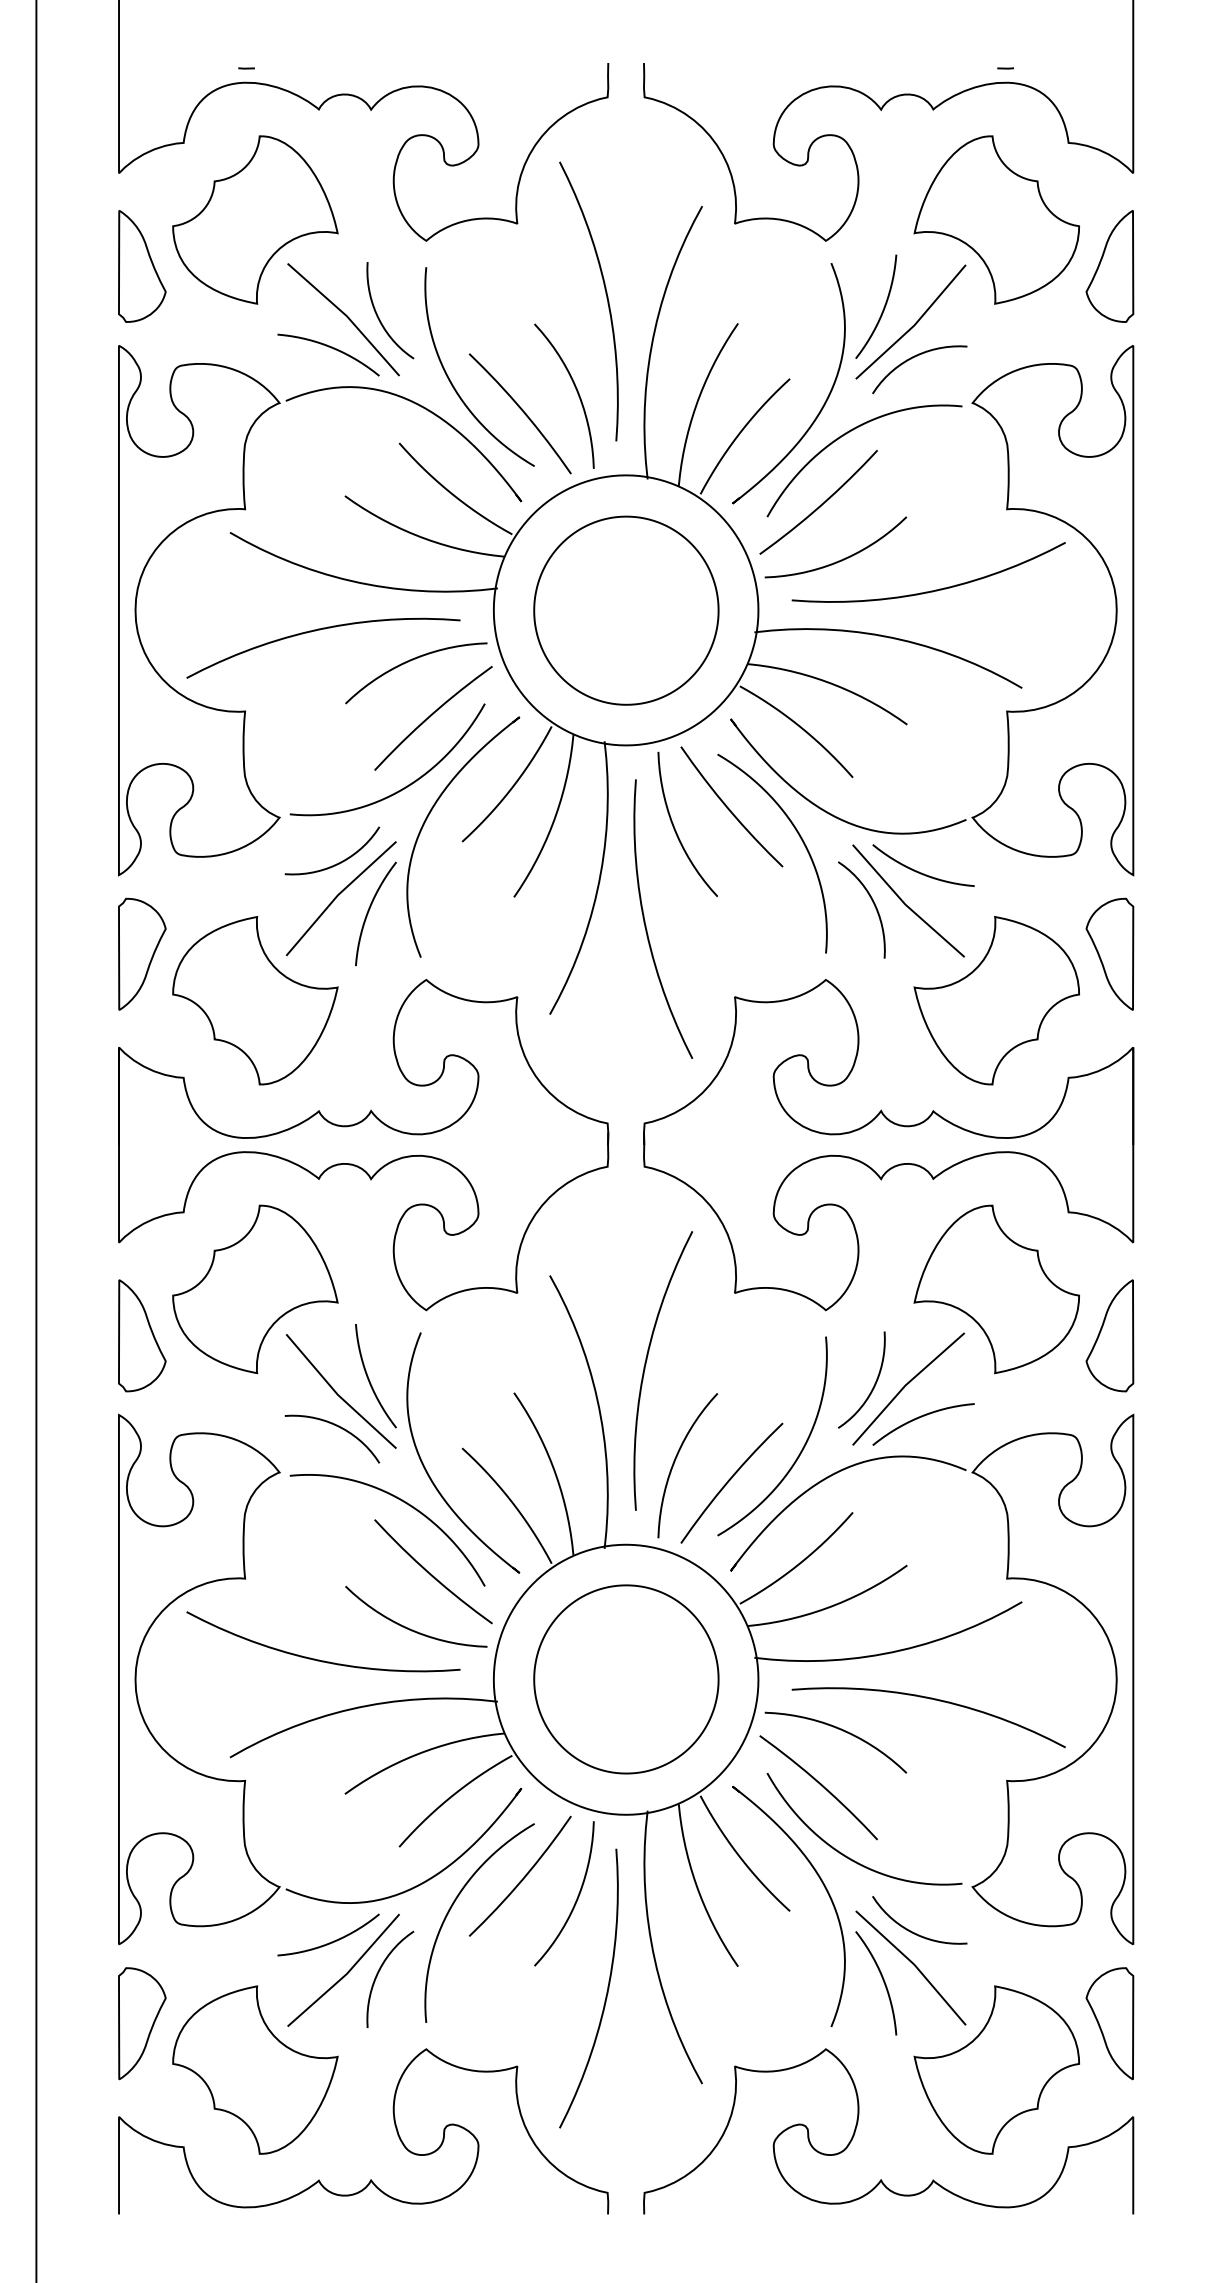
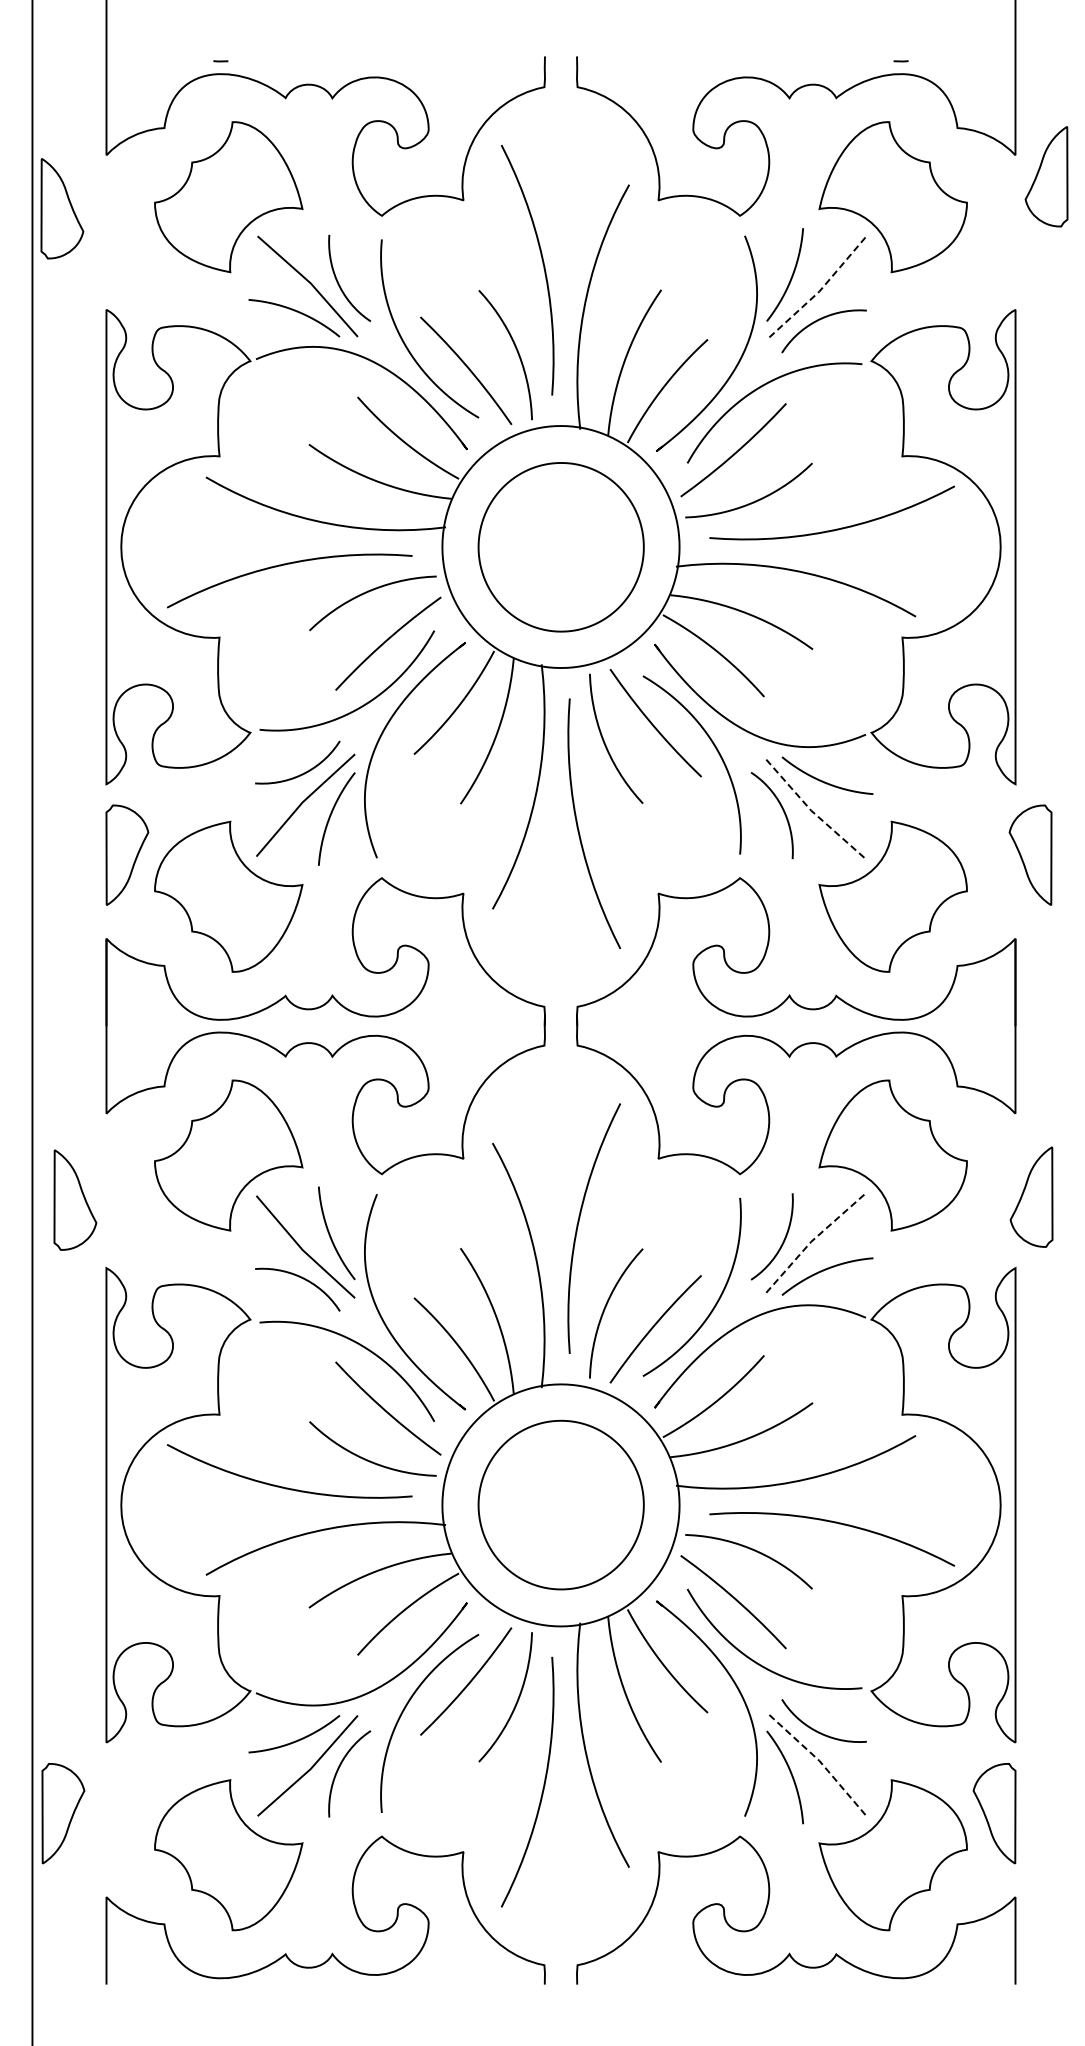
part: (142, 266) -> (62, 208), moved
part: (1109, 266) -> (1046, 176), moved
line: (914, 325) -> (819, 291), solid -> dashed
line: (905, 904) -> (811, 810), solid -> dashed
part: (1109, 953) -> (1030, 854), moved
part: (142, 1335) -> (75, 1199), moved
part: (1109, 1335) -> (1031, 1196), moved
line: (905, 1385) -> (811, 1241), solid -> dashed
line: (914, 1964) -> (819, 1760), solid -> dashed
part: (142, 2023) -> (63, 1813), moved

